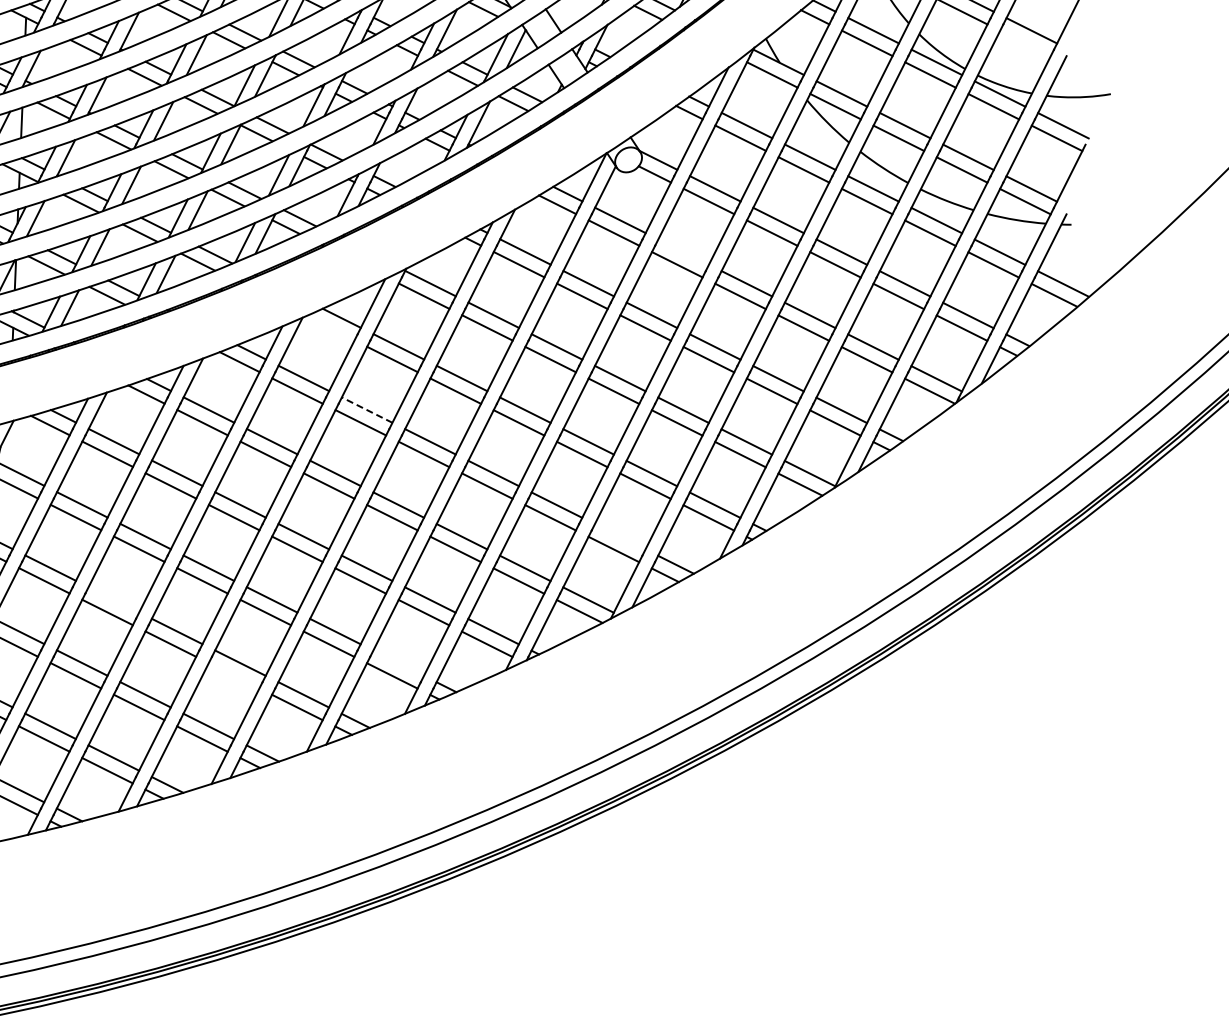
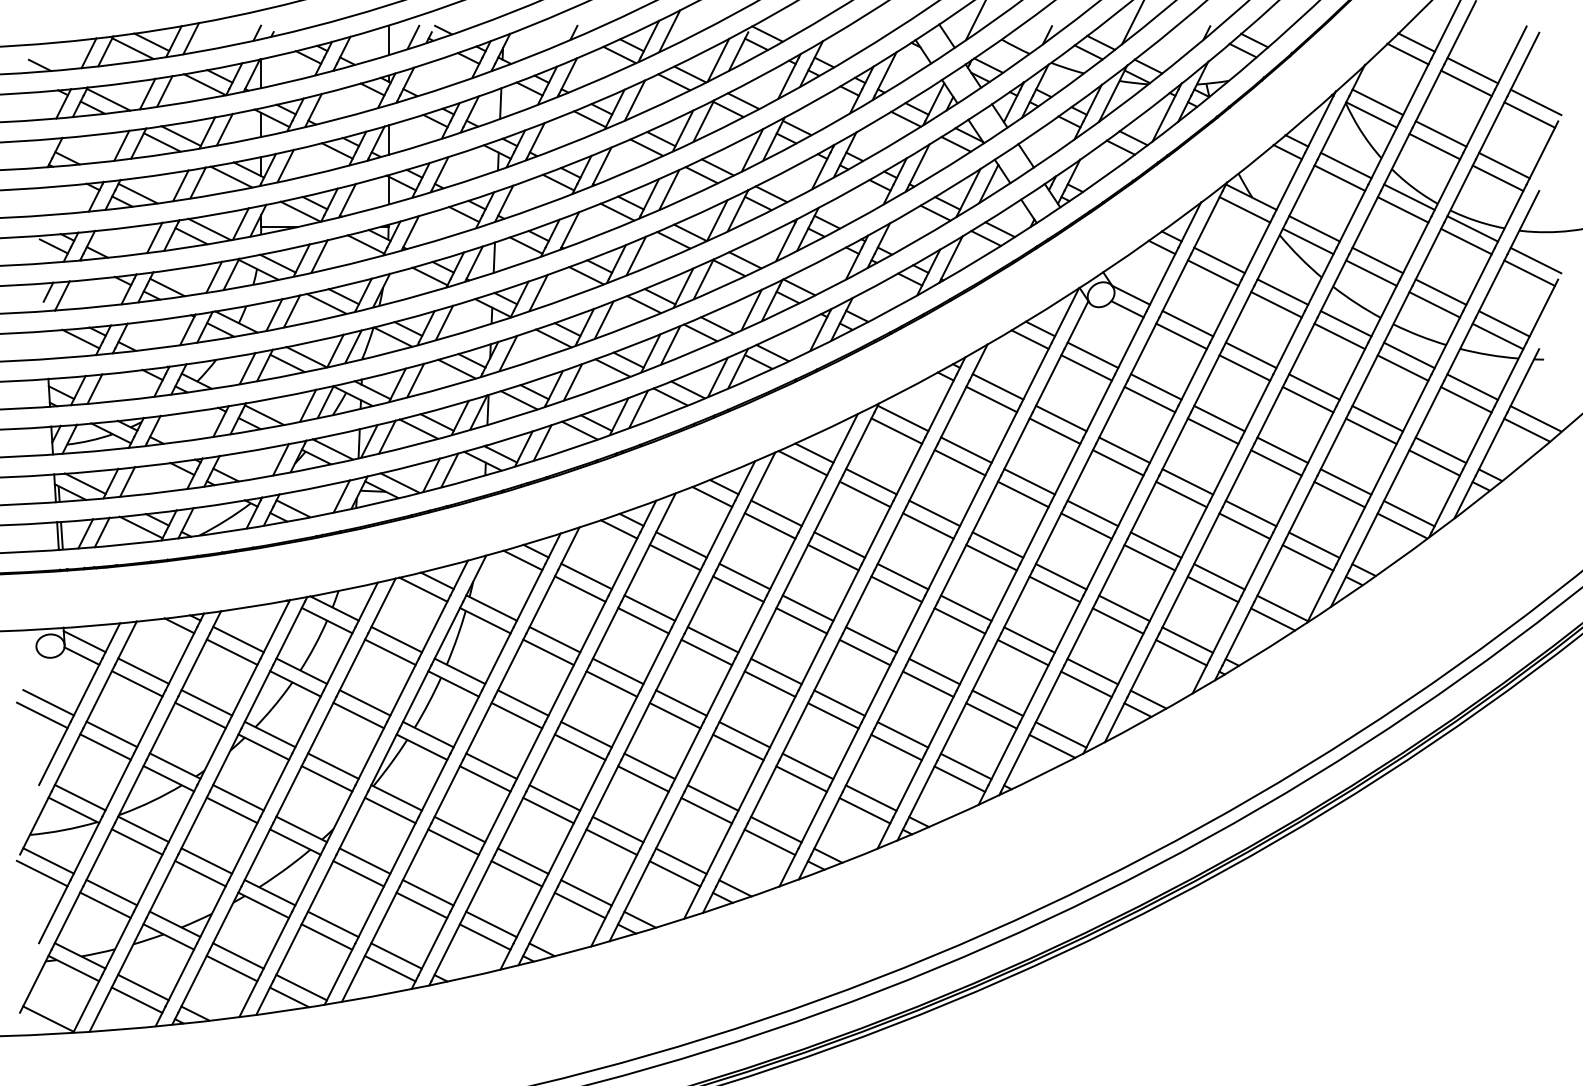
line: (1024, 42) -> (1497, 177), added
line: (682, 251) -> (1155, 386), added
line: (329, 328) -> (802, 463), added
line: (366, 409) -> (839, 544), dashed -> solid
line: (619, 536) -> (1092, 671), added
line: (113, 599) -> (586, 734), added
line: (397, 662) -> (870, 797), added
line: (233, 675) -> (706, 810), added

